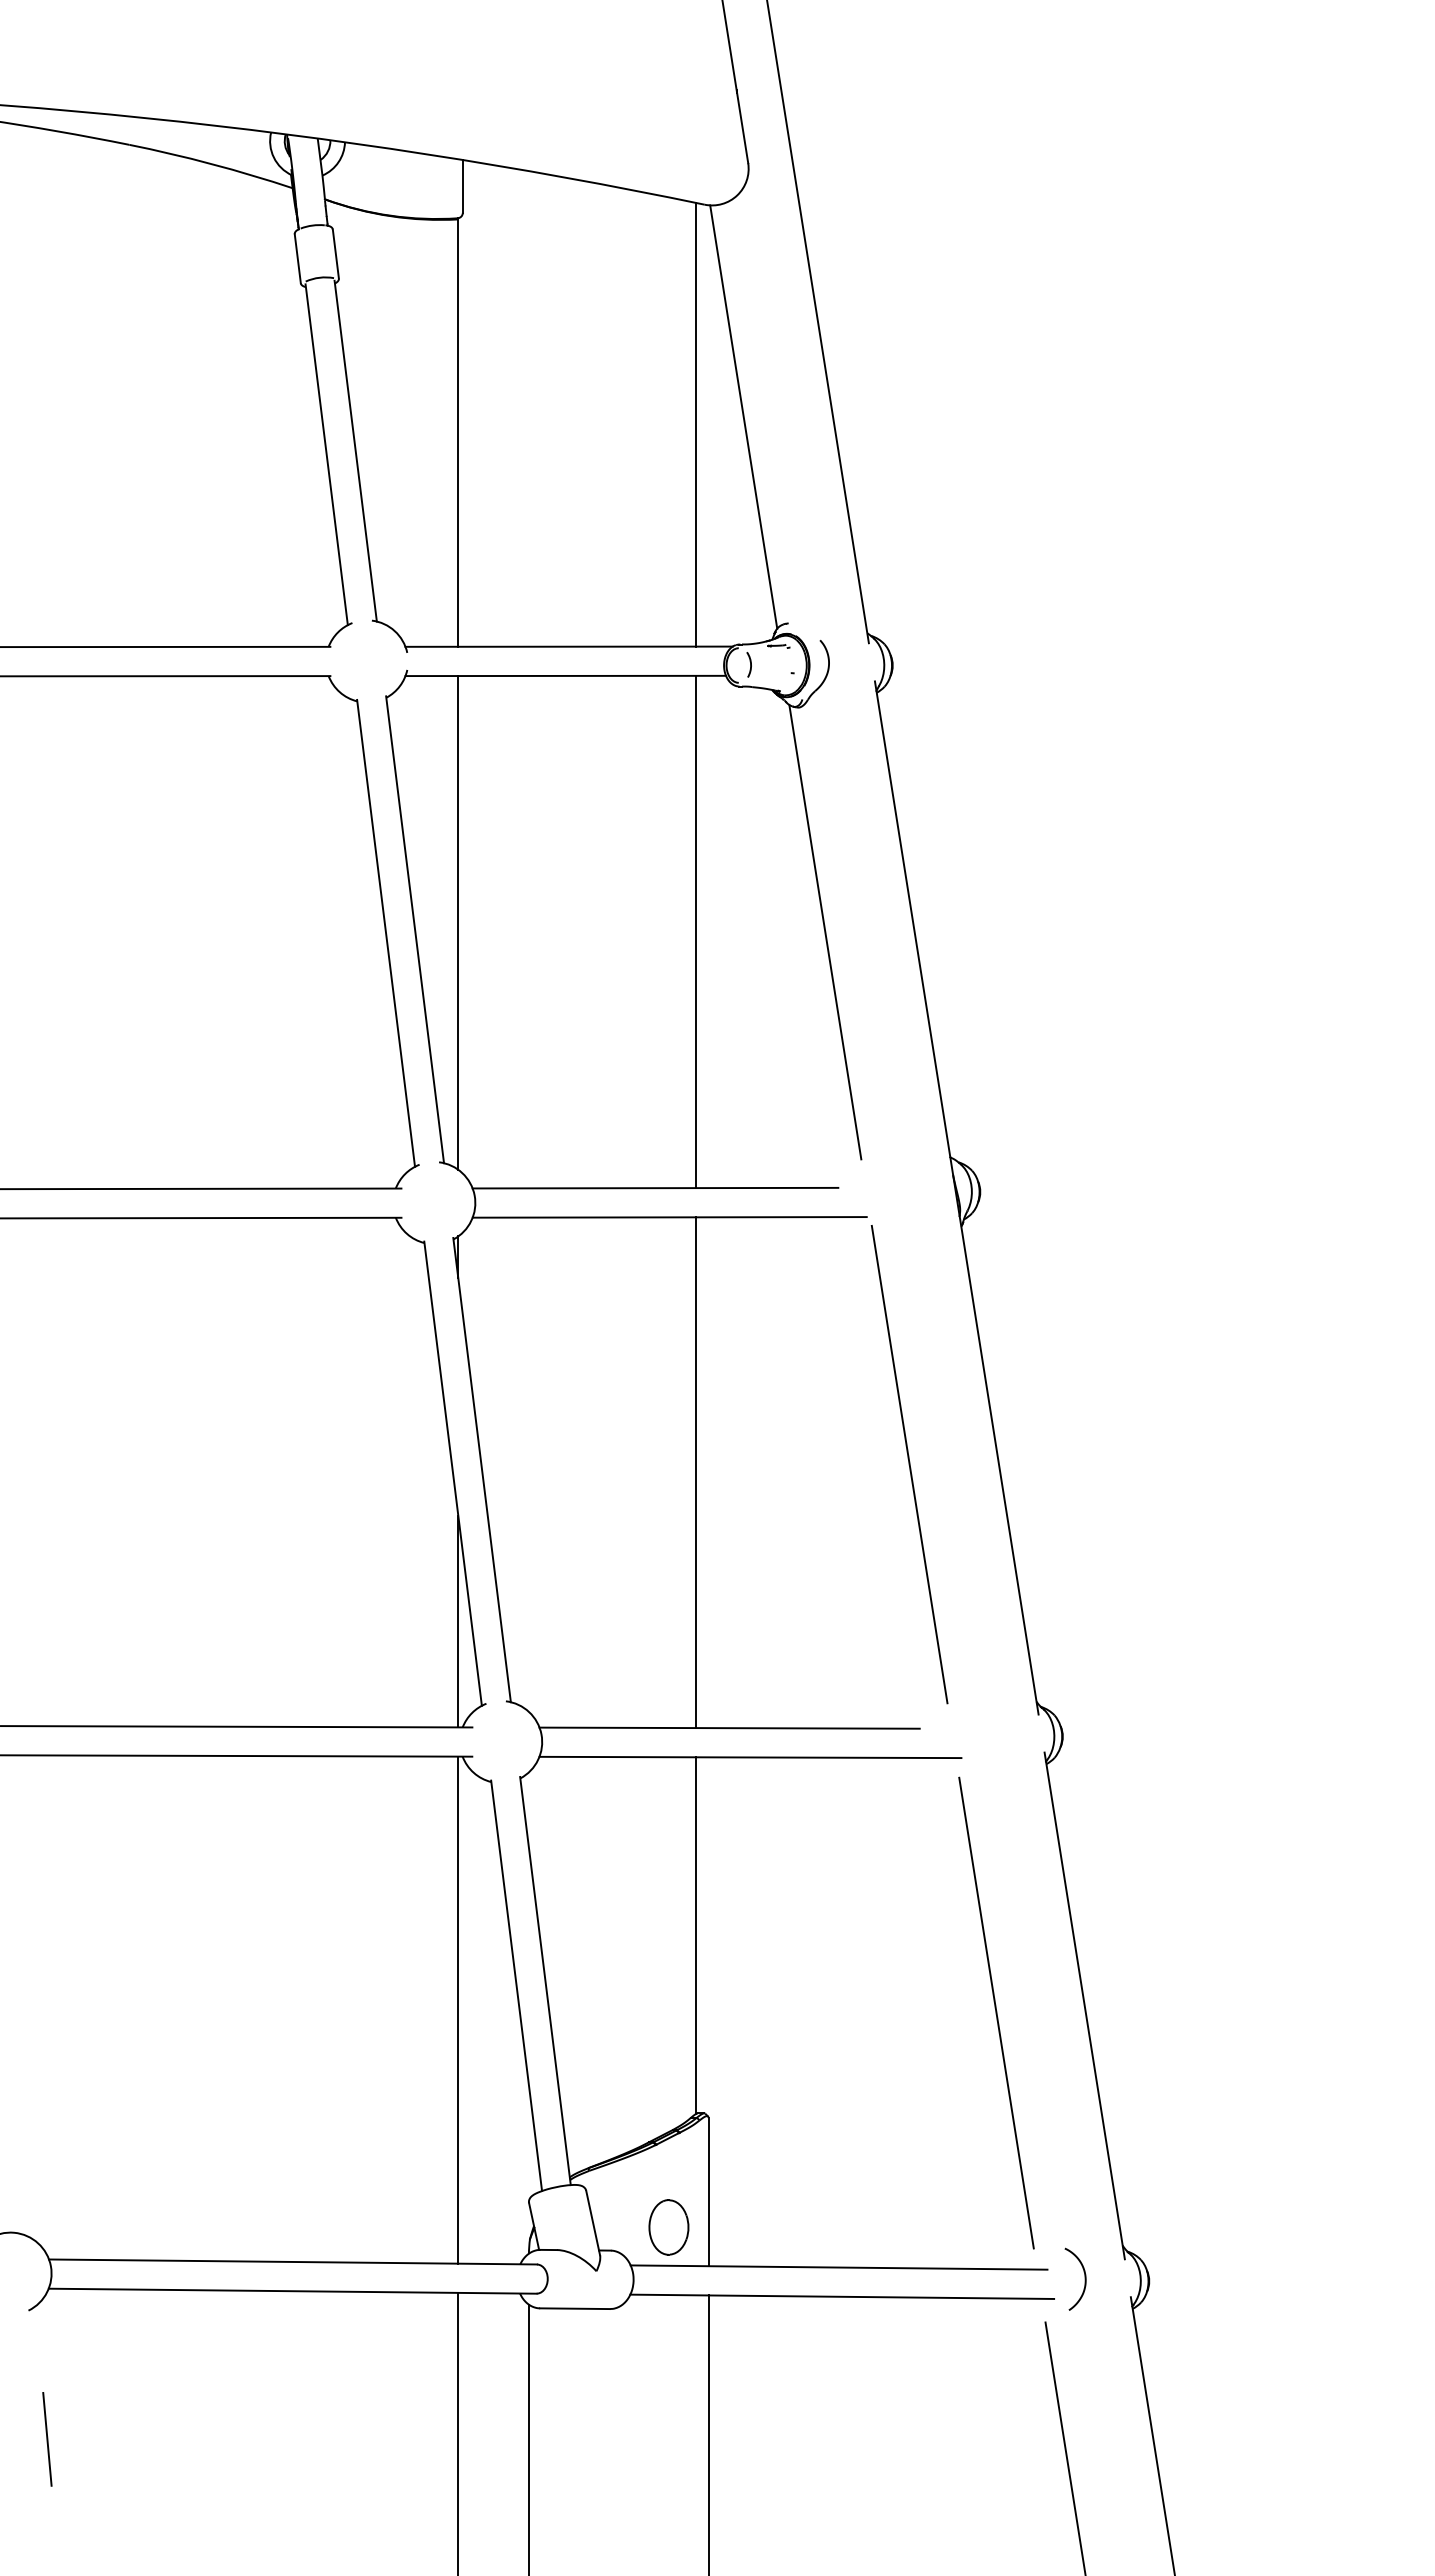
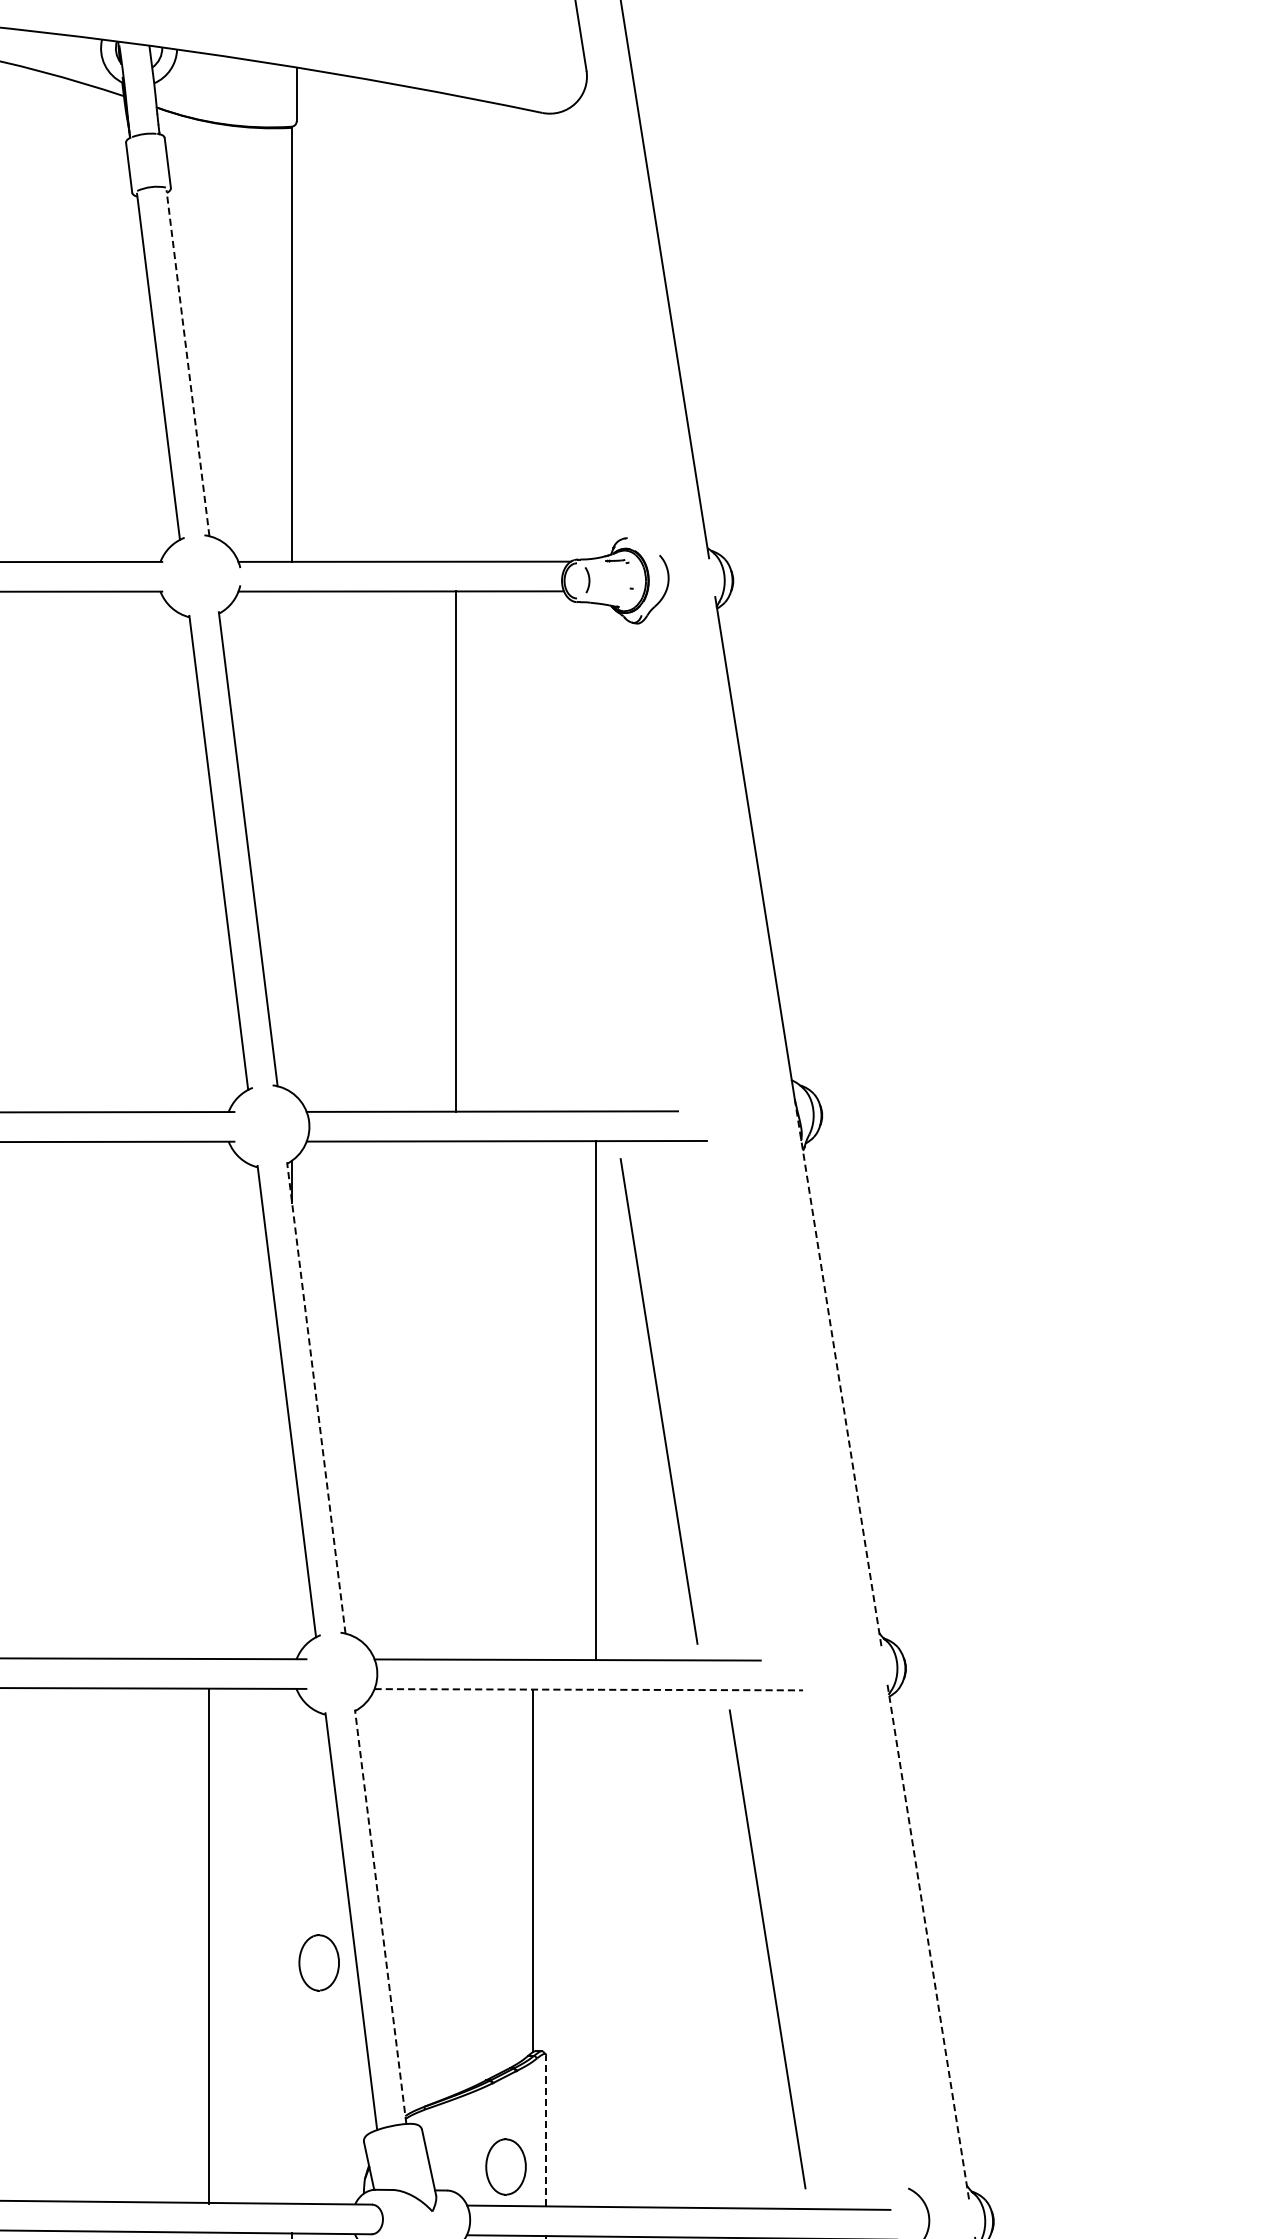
line: (743, 416) -> (581, 327), removed
line: (695, 424) -> (533, 336), removed
line: (355, 451) -> (187, 363), solid -> dashed
line: (458, 922) -> (292, 841), removed
line: (695, 931) -> (455, 850), moved
line: (825, 931) -> (665, 850), removed
line: (995, 1445) -> (837, 1372), solid -> dashed
line: (909, 1464) -> (658, 1401), moved
line: (482, 1470) -> (316, 1398), solid -> dashed
line: (695, 1472) -> (595, 1400), moved
line: (458, 1621) -> (292, 1551), removed
line: (750, 1757) -> (588, 1689), solid -> dashed
line: (545, 1981) -> (380, 1917), solid -> dashed
line: (1084, 2005) -> (928, 1941), solid -> dashed
line: (458, 2009) -> (209, 1945), moved
line: (996, 2012) -> (767, 1948), moved
part: (484, 2026) -> (318, 1962), added
line: (708, 2191) -> (546, 2130), solid -> dashed

